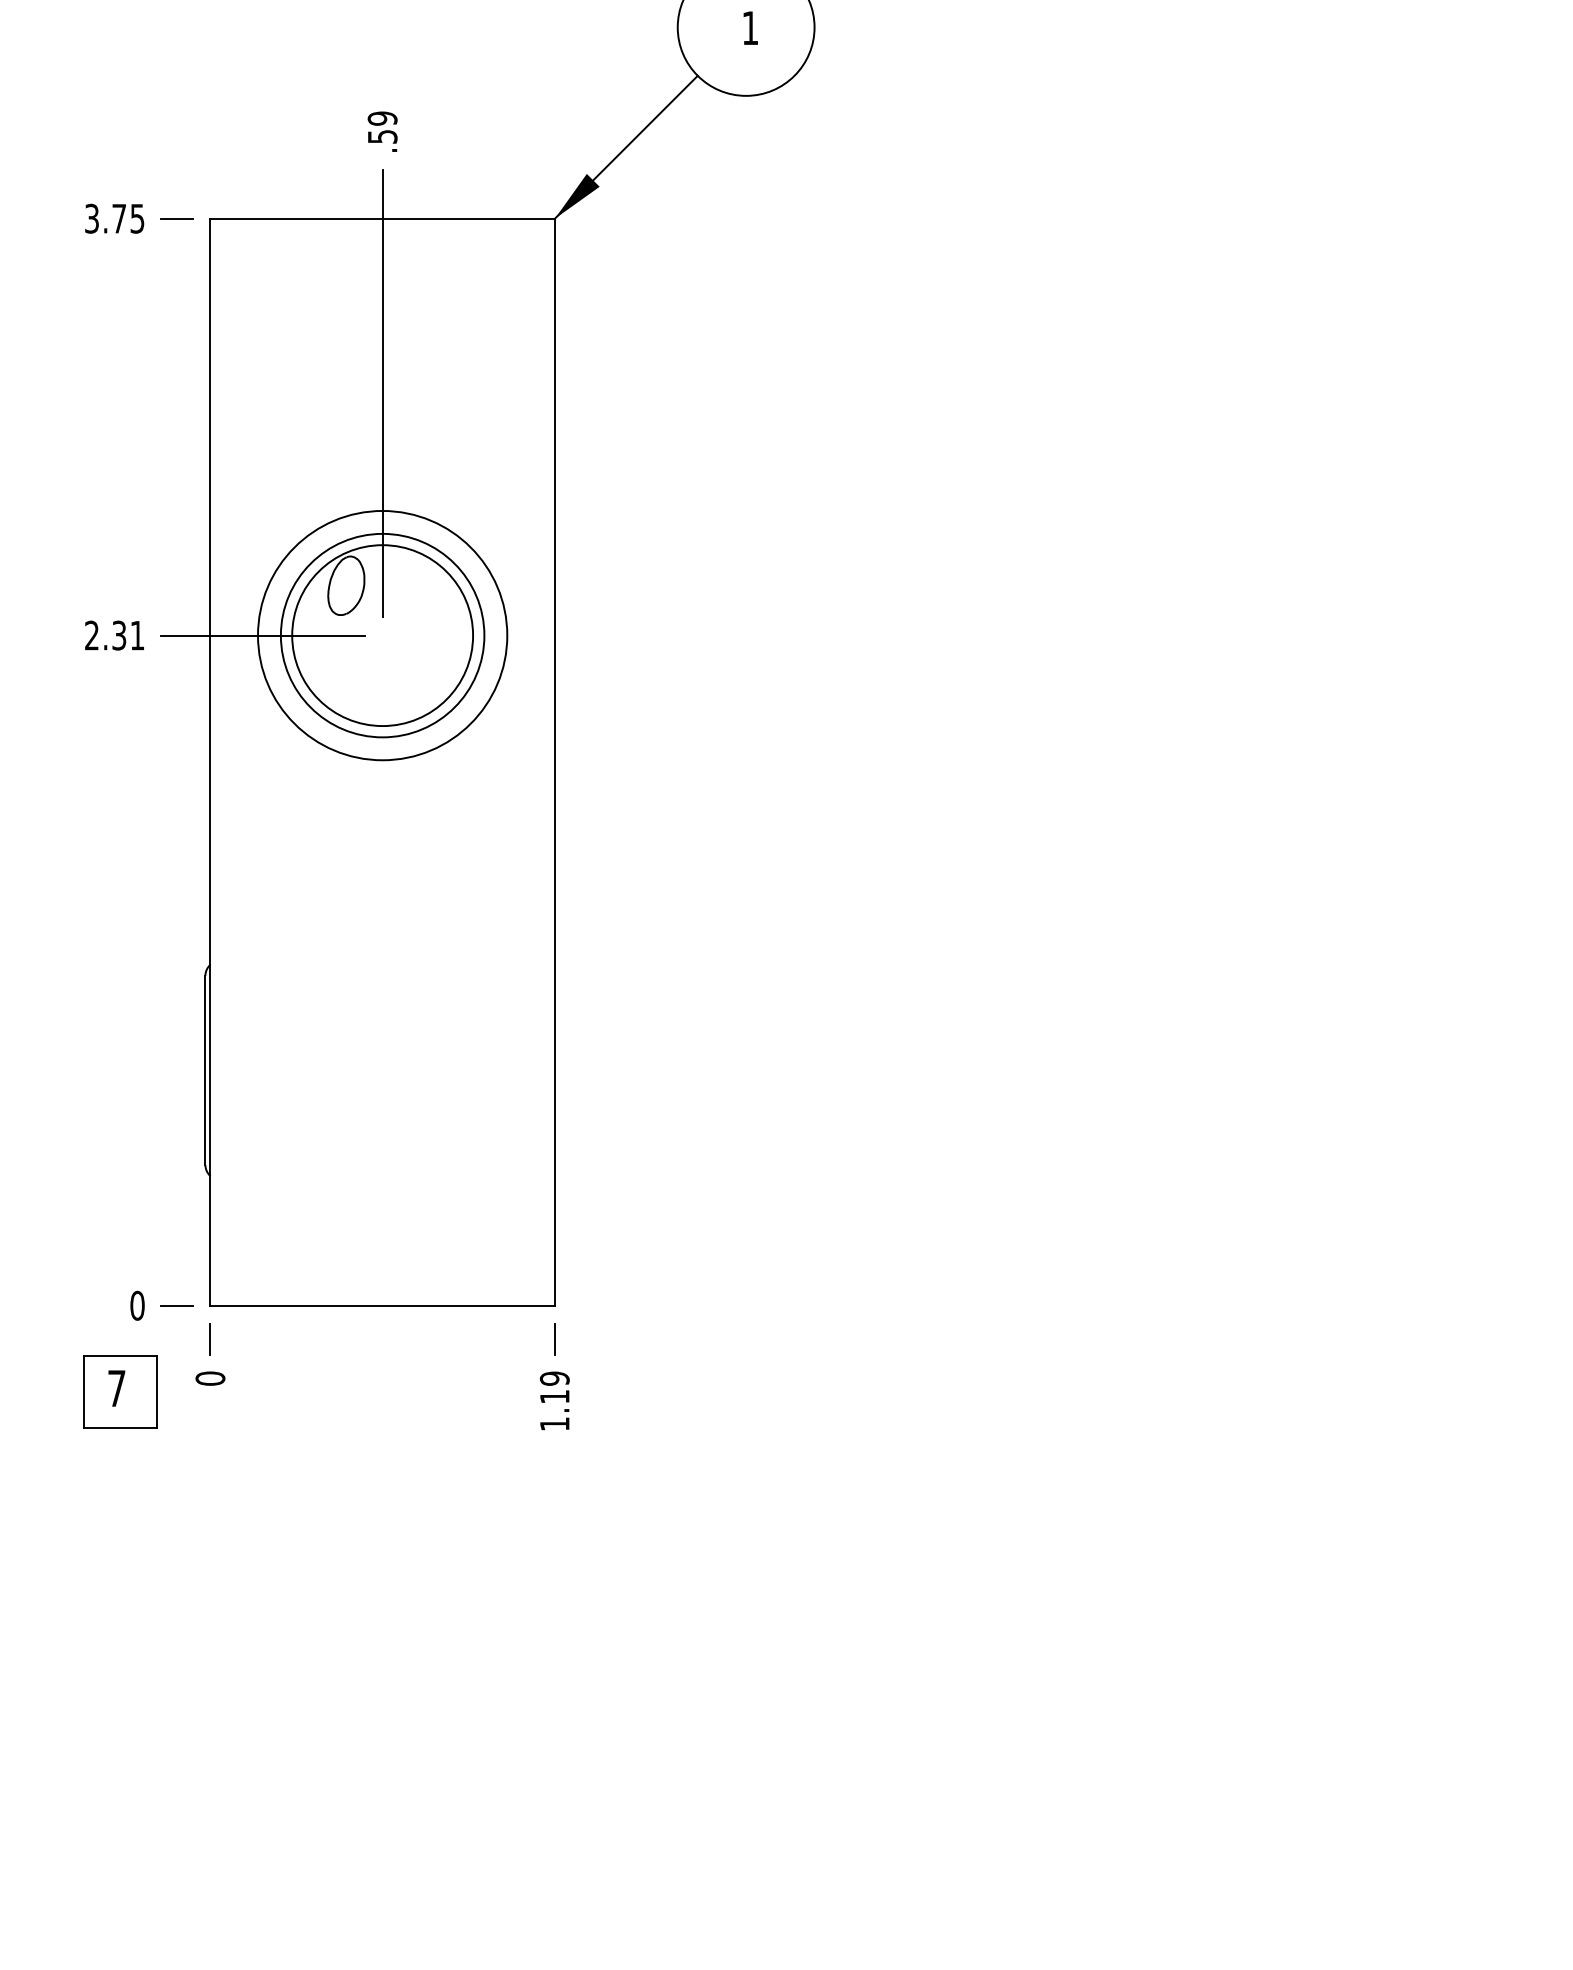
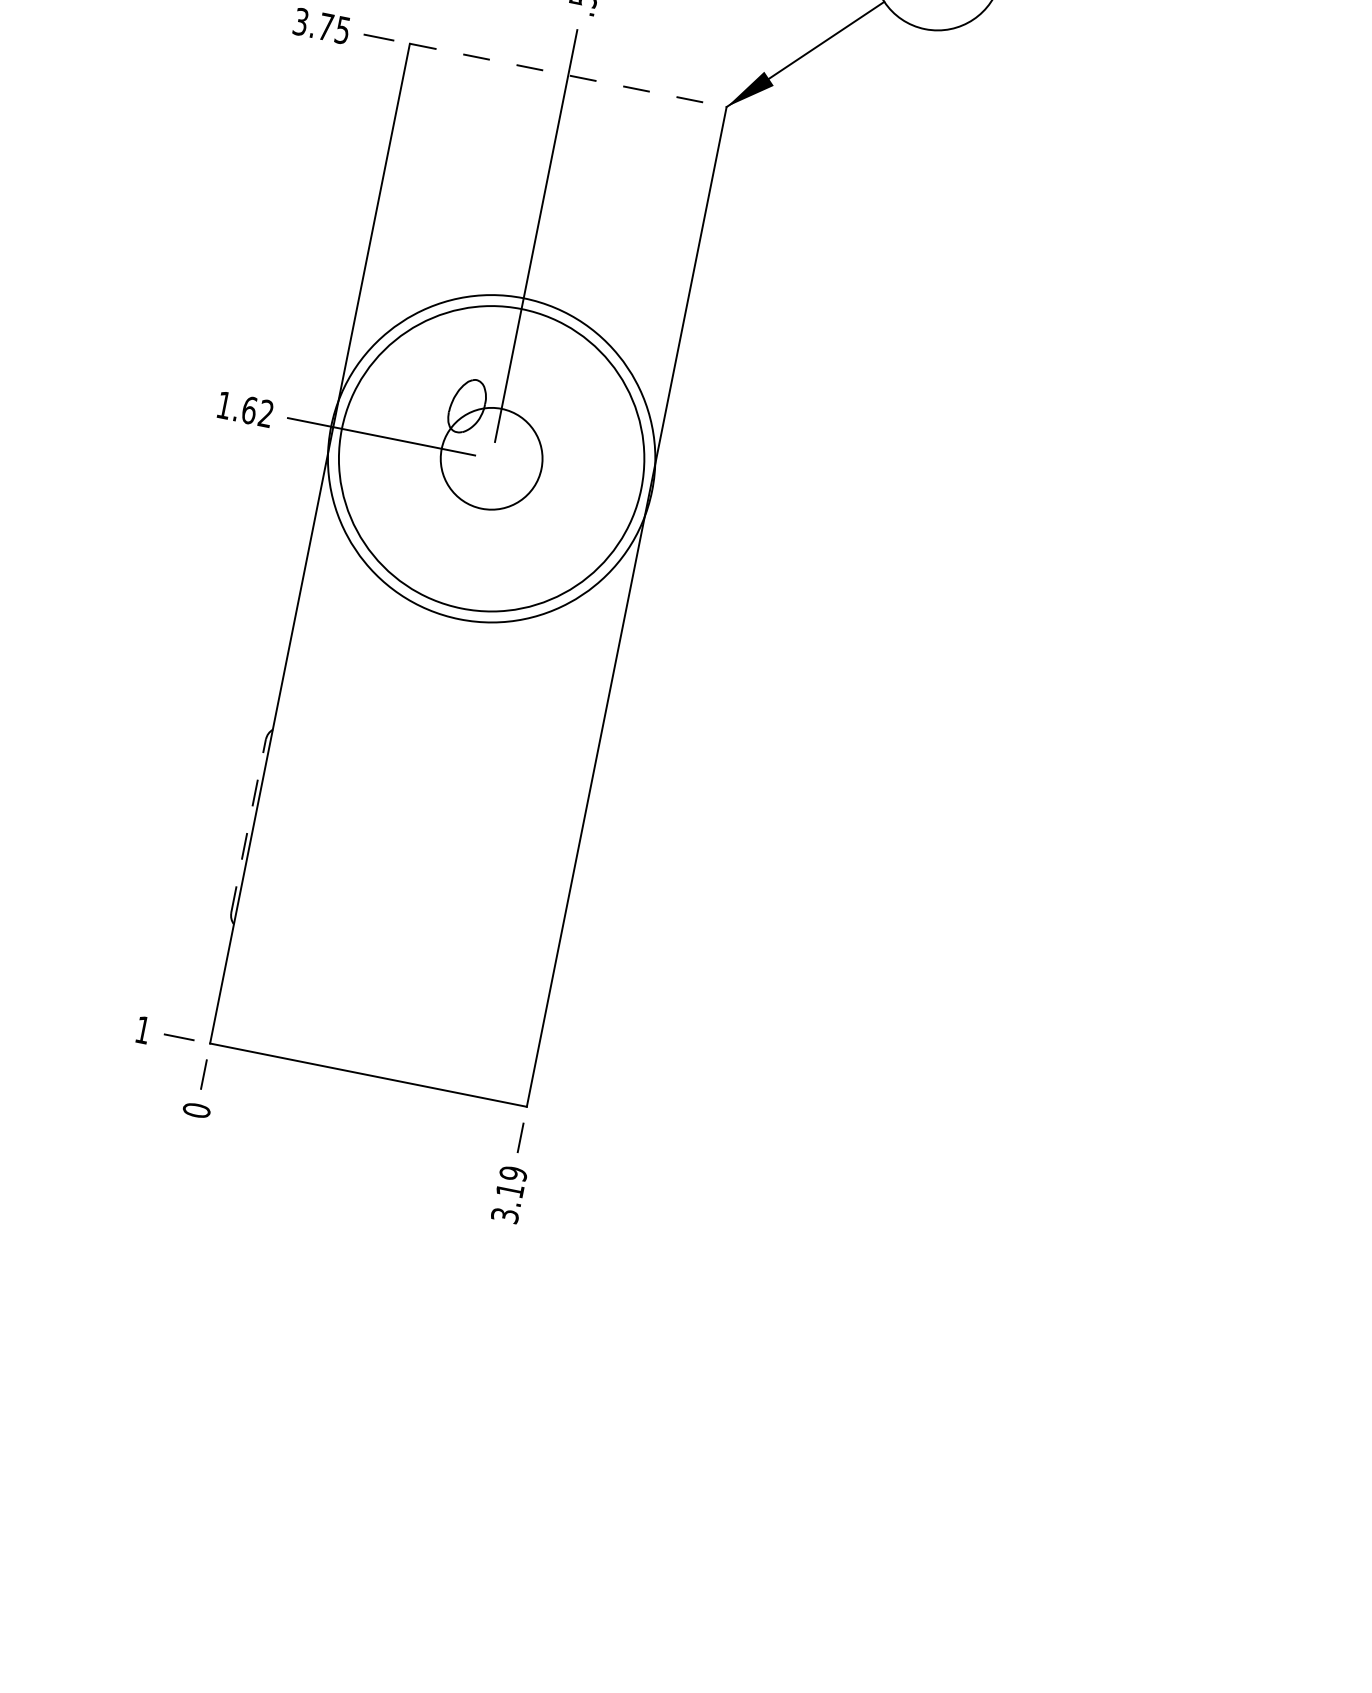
line: (383, 218) -> (569, 75), solid -> dashed
text: (114, 635) -> (245, 409), 2.31 -> 1.62
circle: (382, 635) -> (491, 458), size x0.6
circle: (382, 635) -> (491, 458), size x1.4
circle: (382, 635) -> (491, 458), size x1.6
line: (205, 1069) -> (248, 825), solid -> dashed
text: (137, 1305) -> (143, 1029), 0 -> 1
part: (120, 1391) -> (111, 1105), removed
text: (554, 1424) -> (504, 1215), 1.19 -> 3.19

